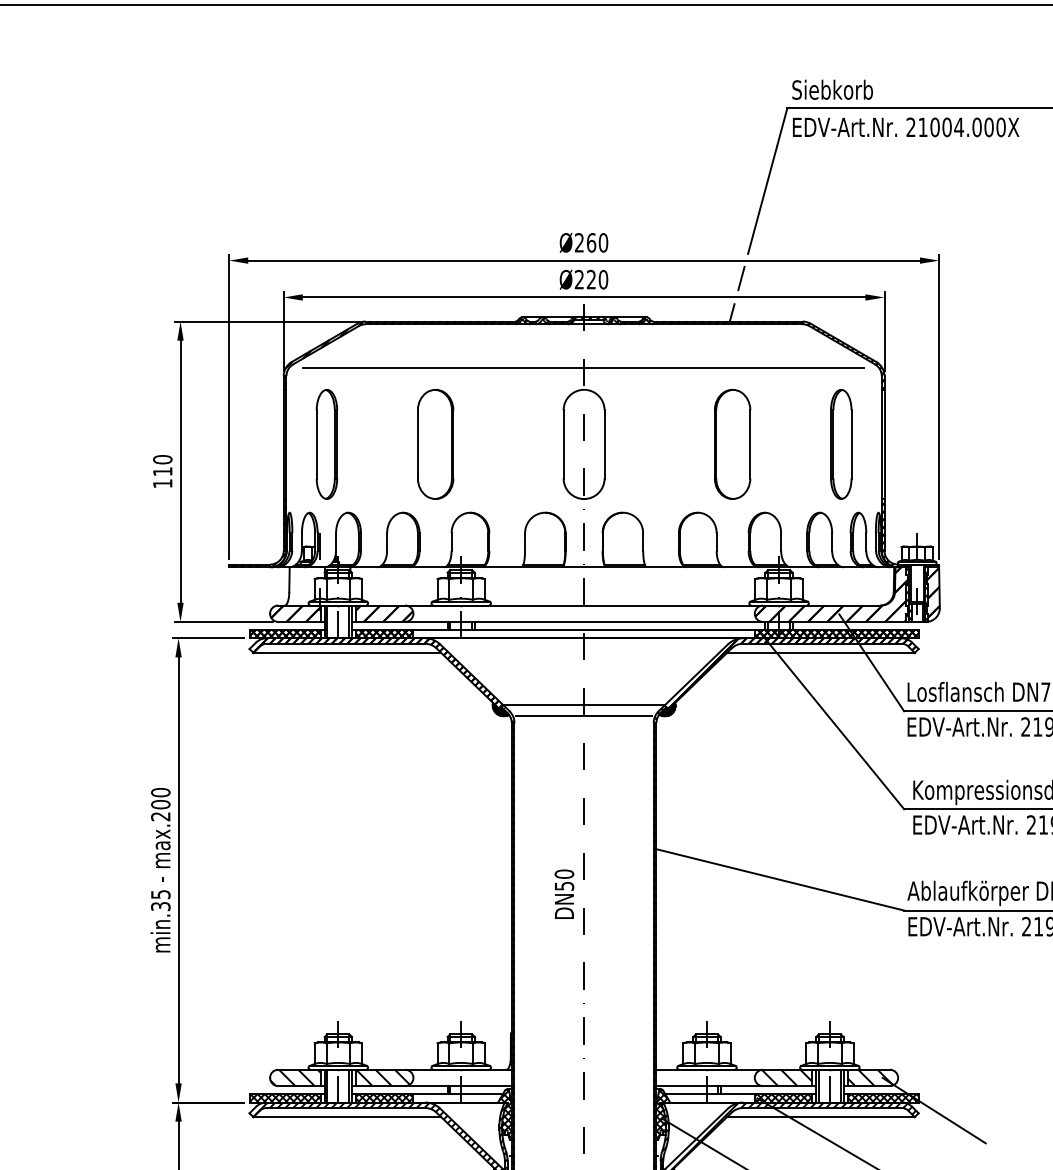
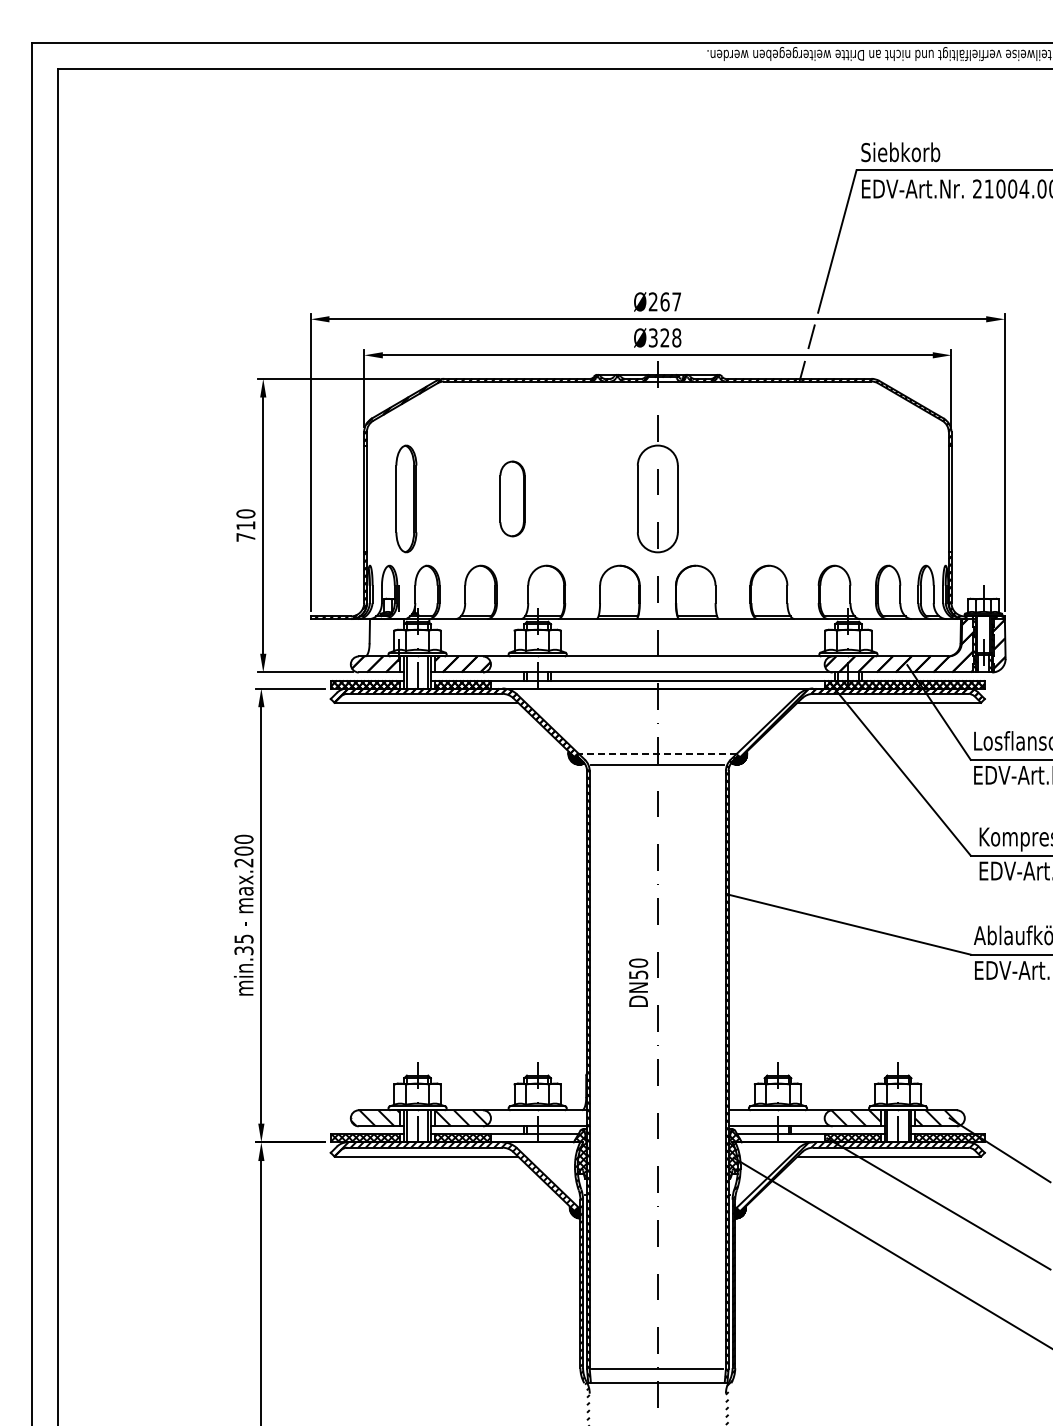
text: (603, 242) -> (676, 301), Ø260 -> Ø267
text: (591, 279) -> (665, 337), Ø220 -> Ø328
line: (583, 368) -> (657, 424), removed
part: (435, 443) -> (512, 498), size x0.7
part: (732, 443) -> (802, 498), removed
part: (841, 443) -> (909, 498), removed
text: (162, 483) -> (245, 537), 110 -> 710
line: (583, 705) -> (657, 754), solid -> dashed
text: (564, 894) -> (638, 982), moved

